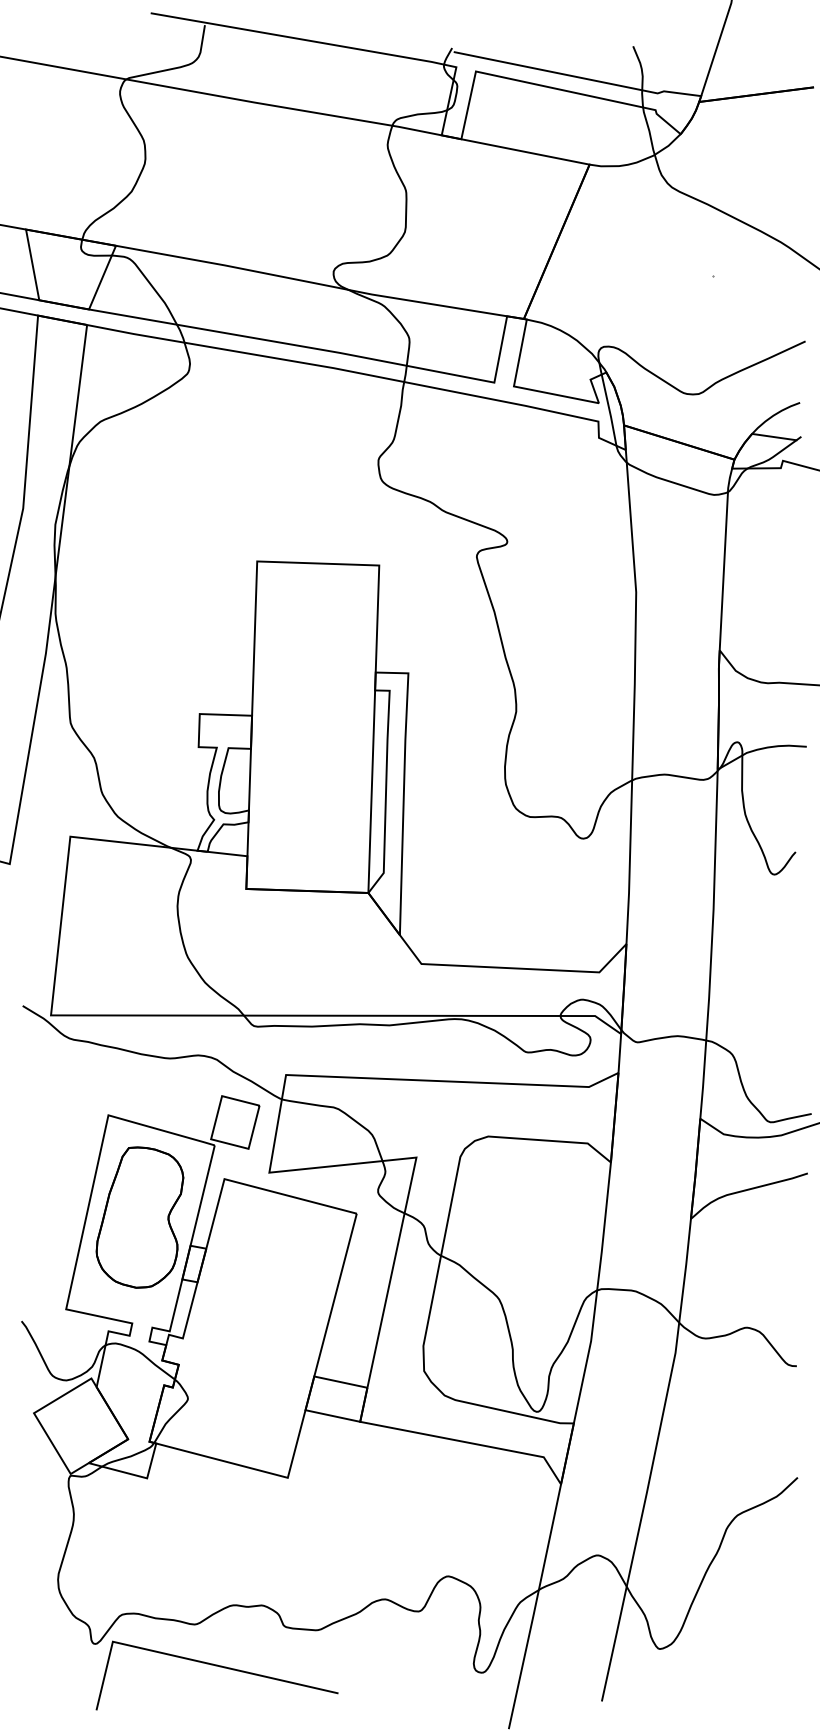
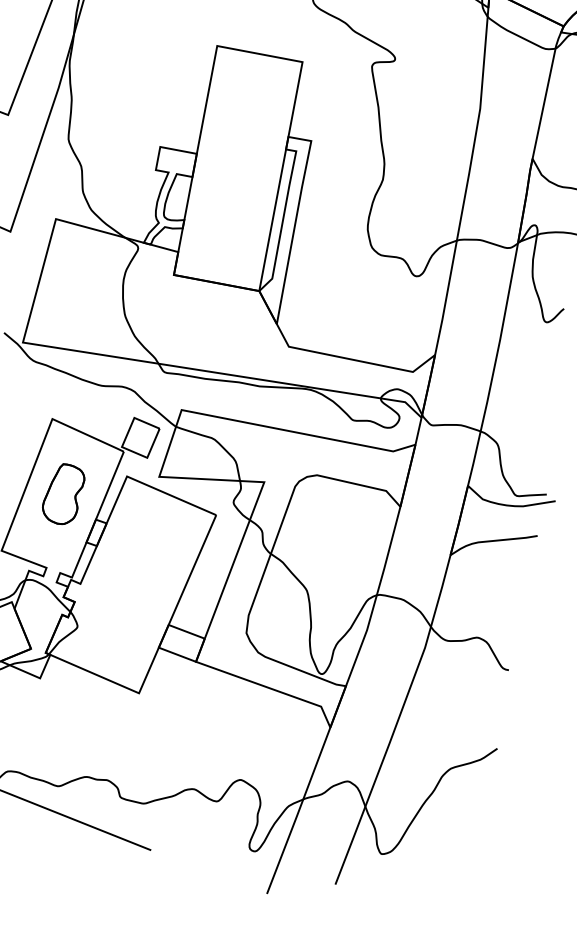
part: (139, 1217) -> (63, 494), size x0.6

